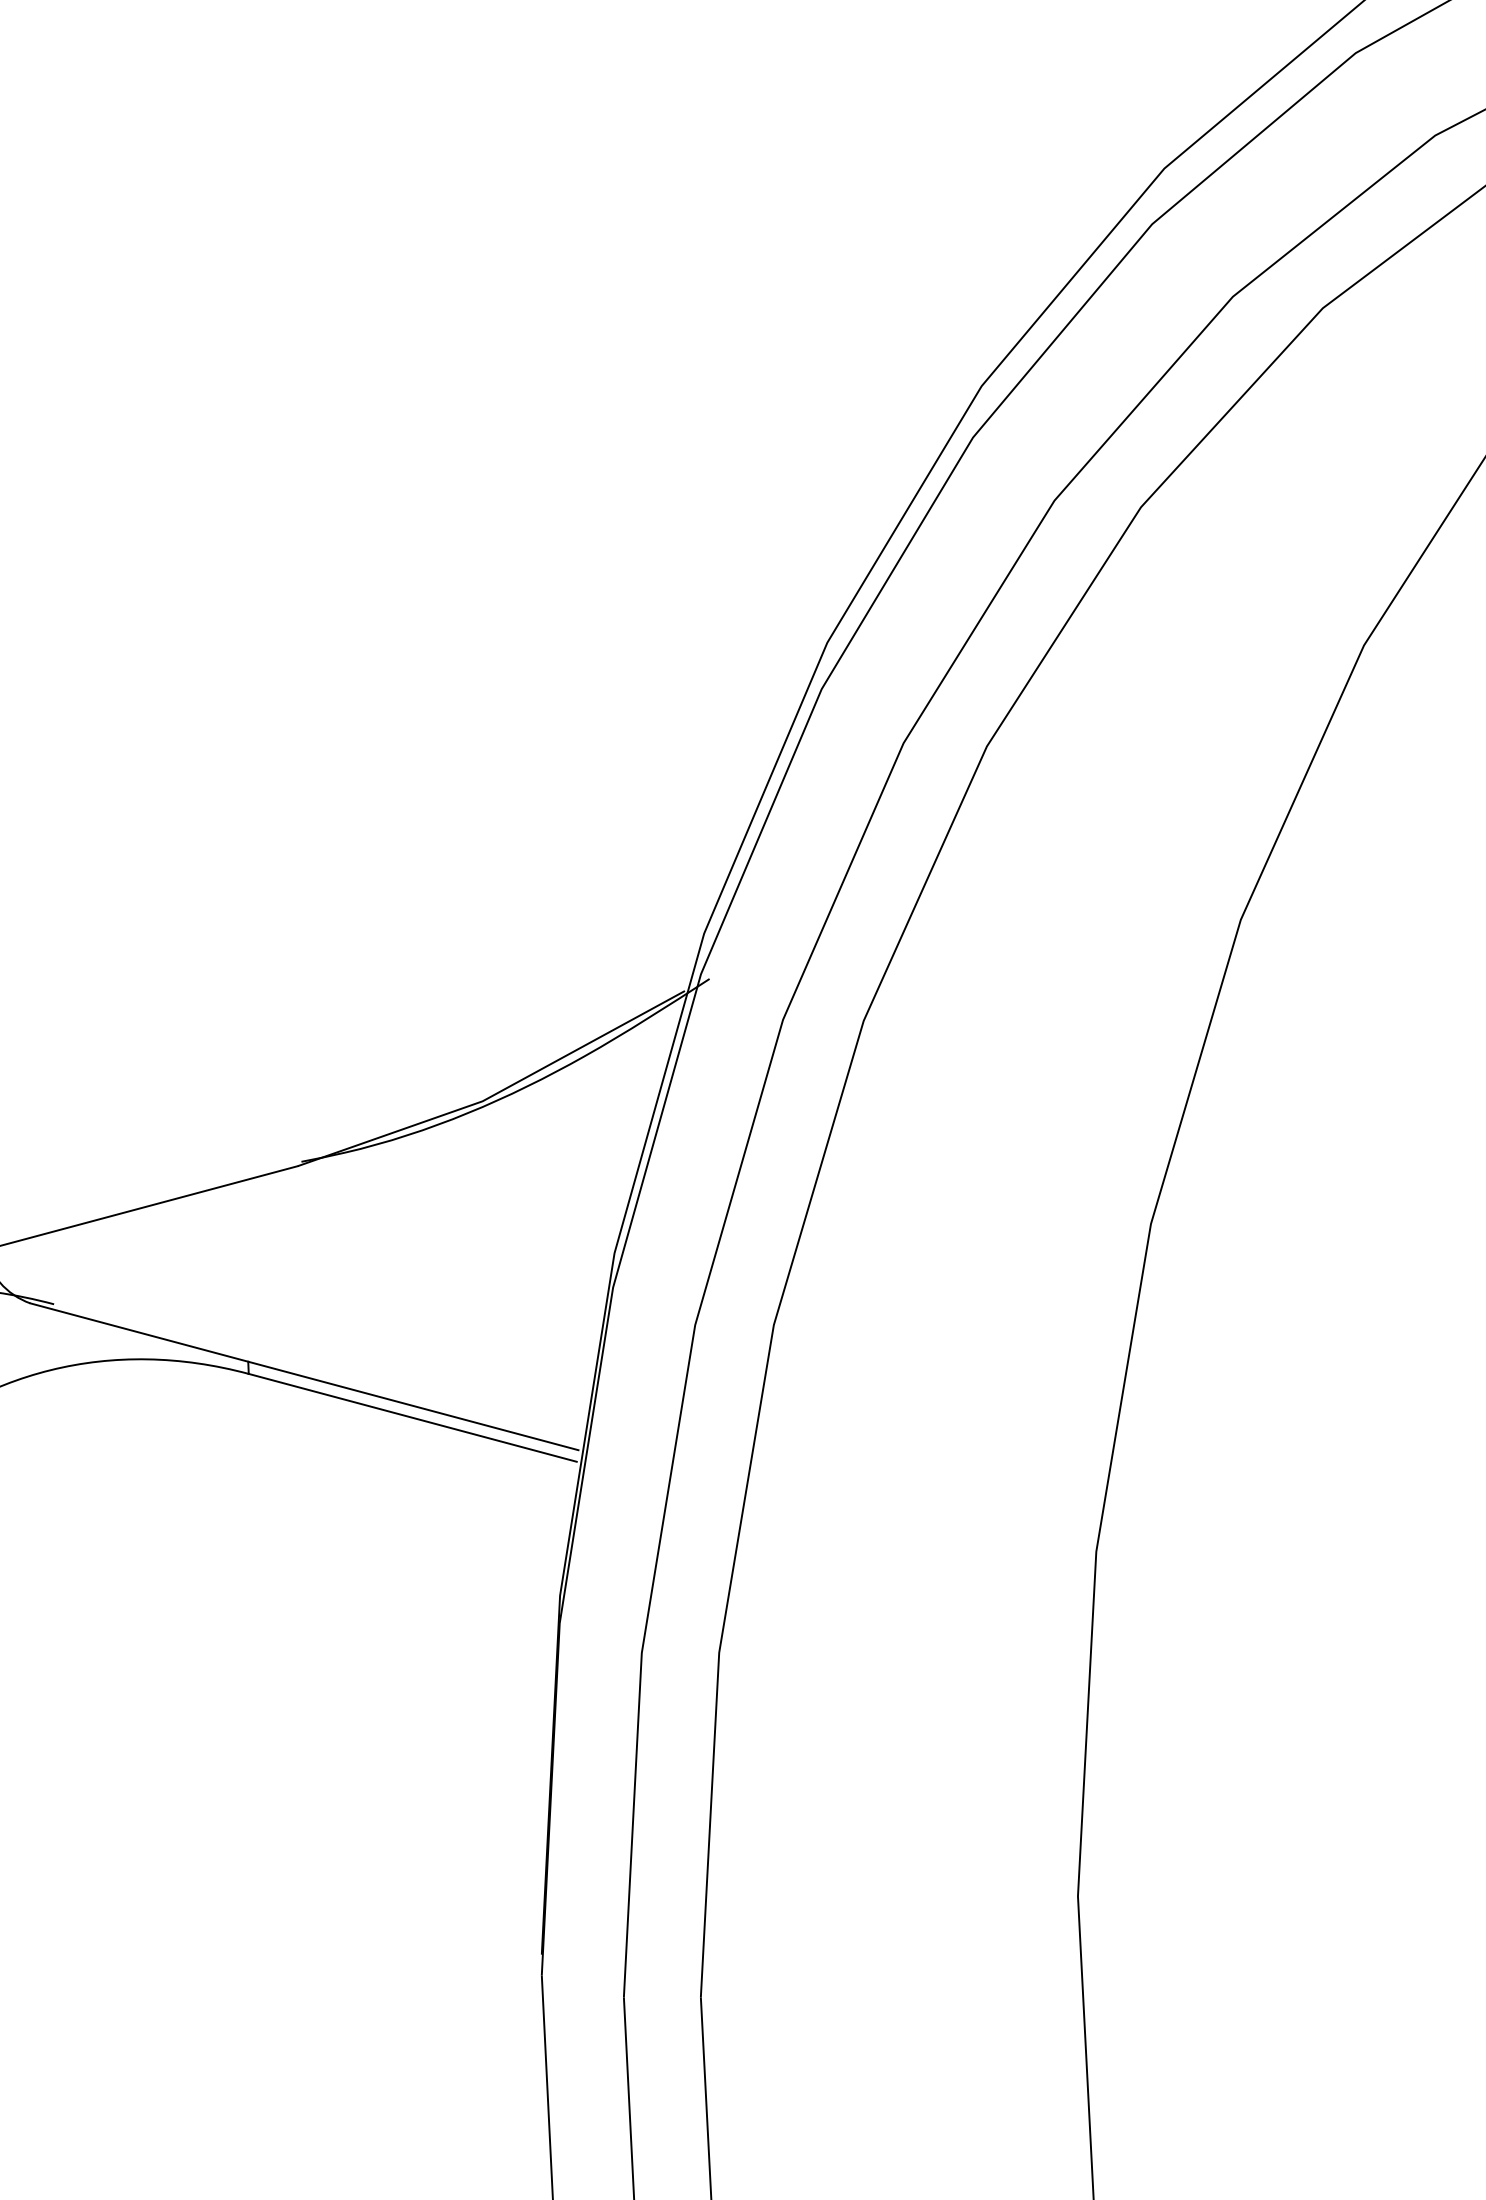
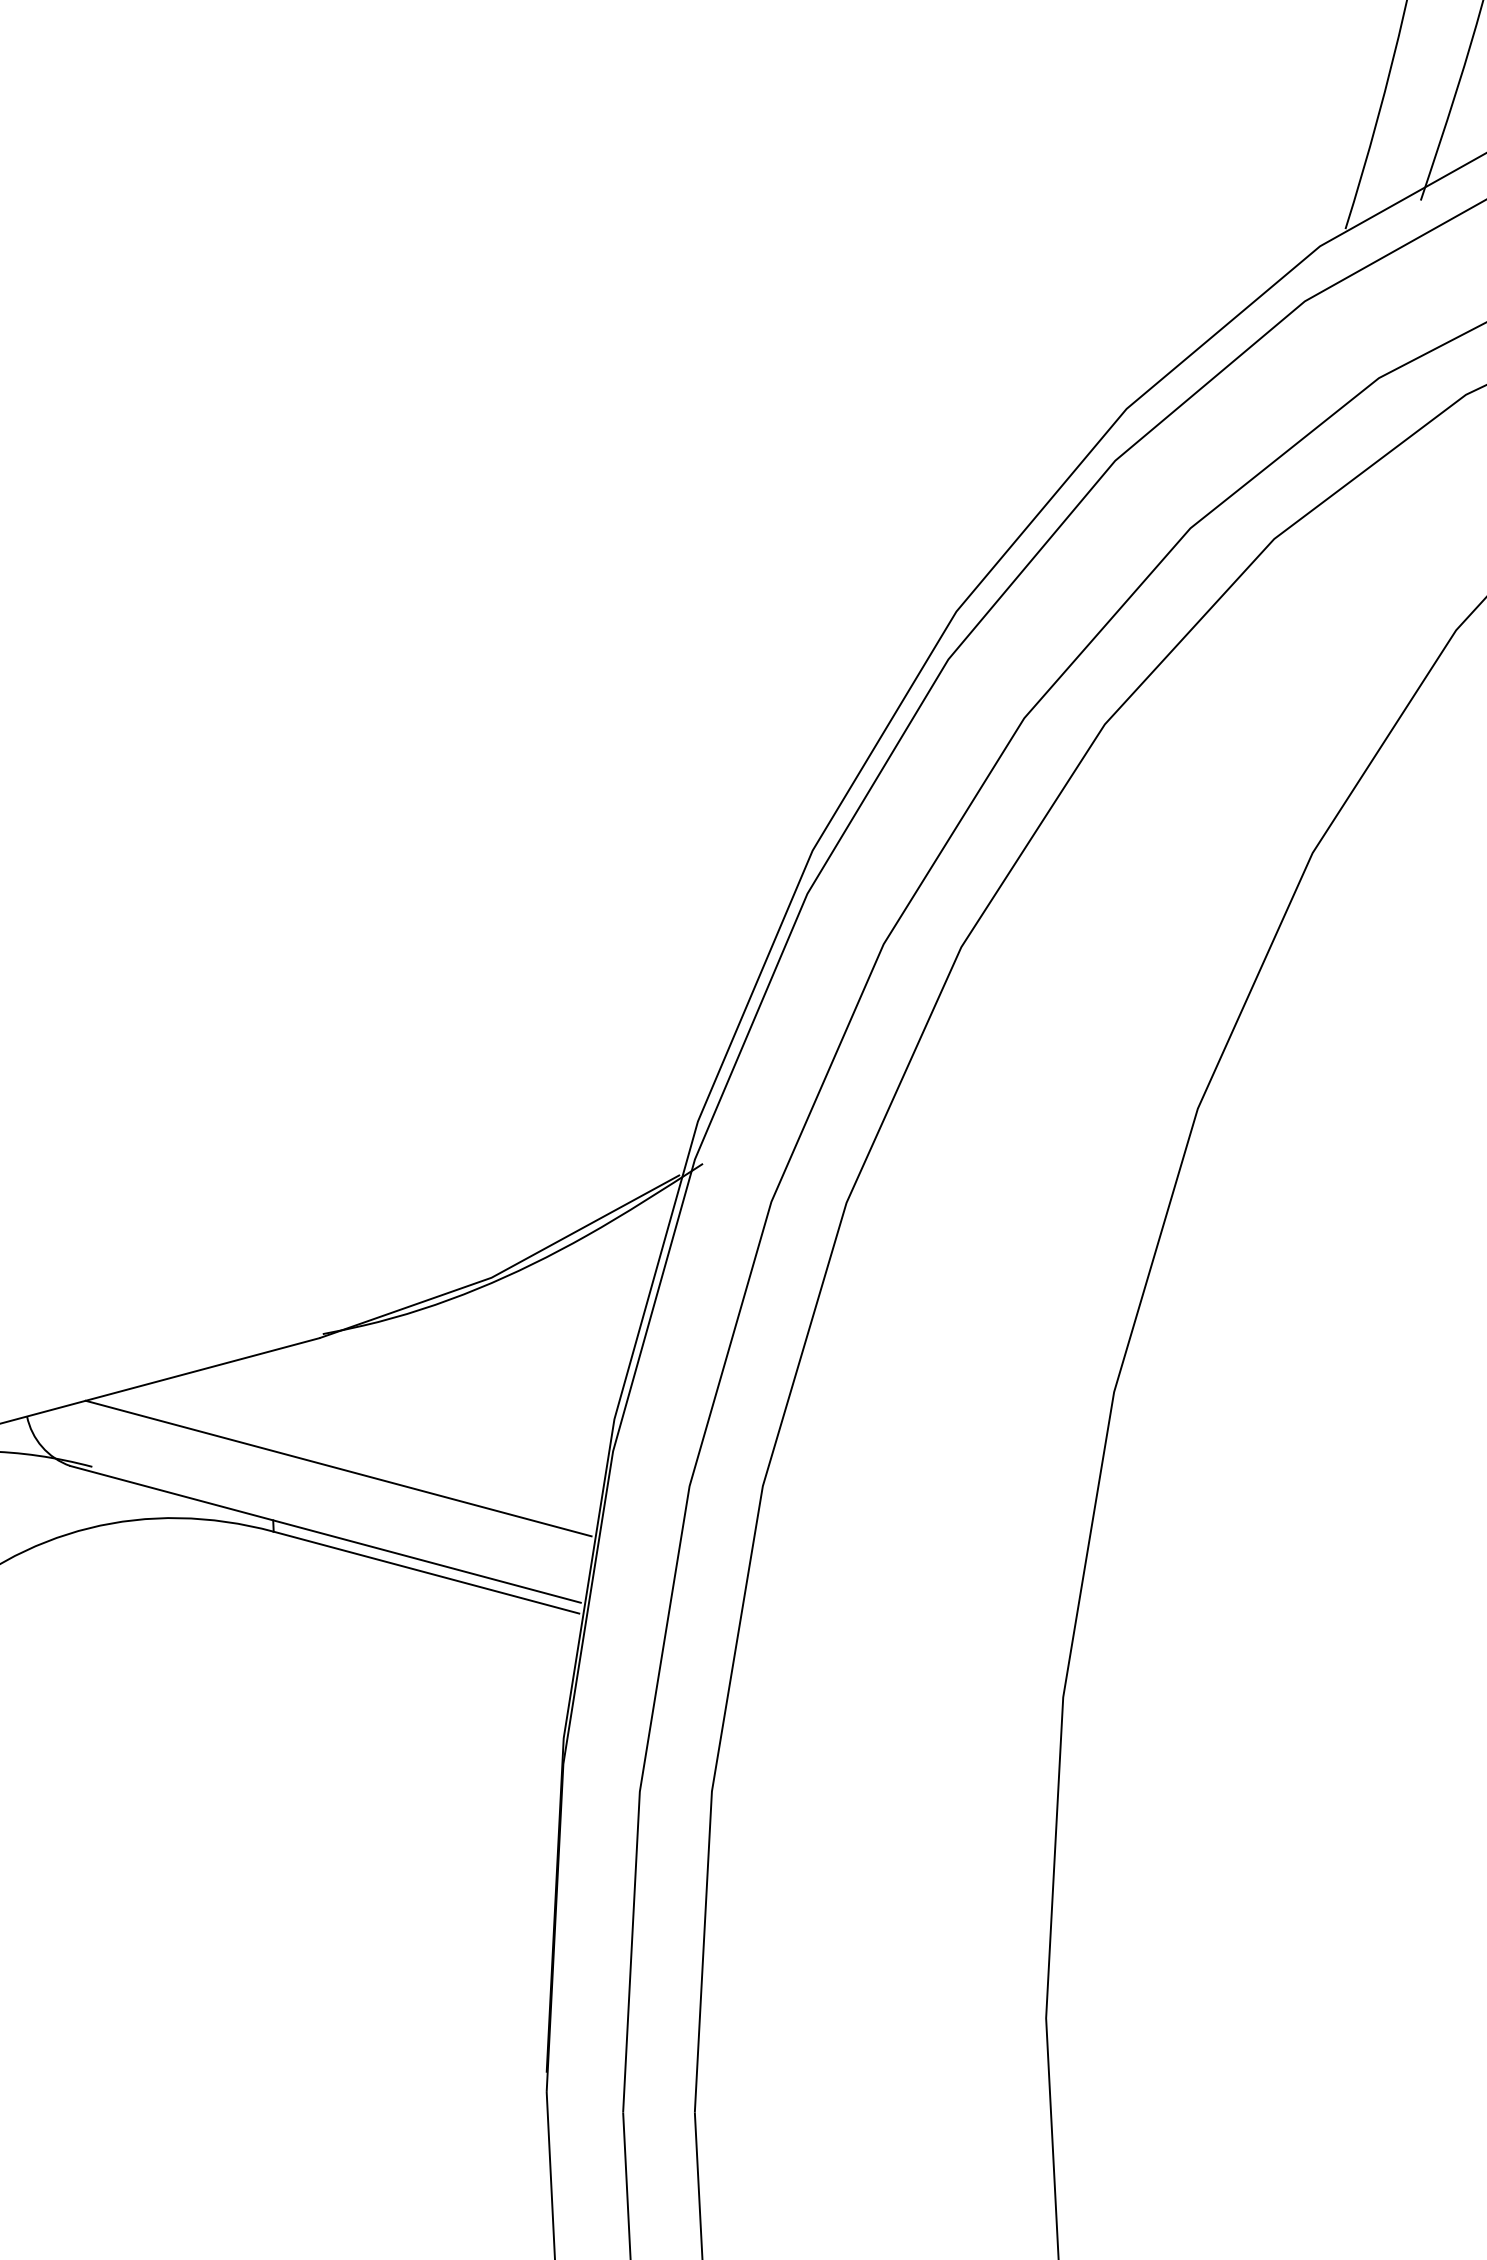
line: (318, 1306) -> (338, 1468), added

